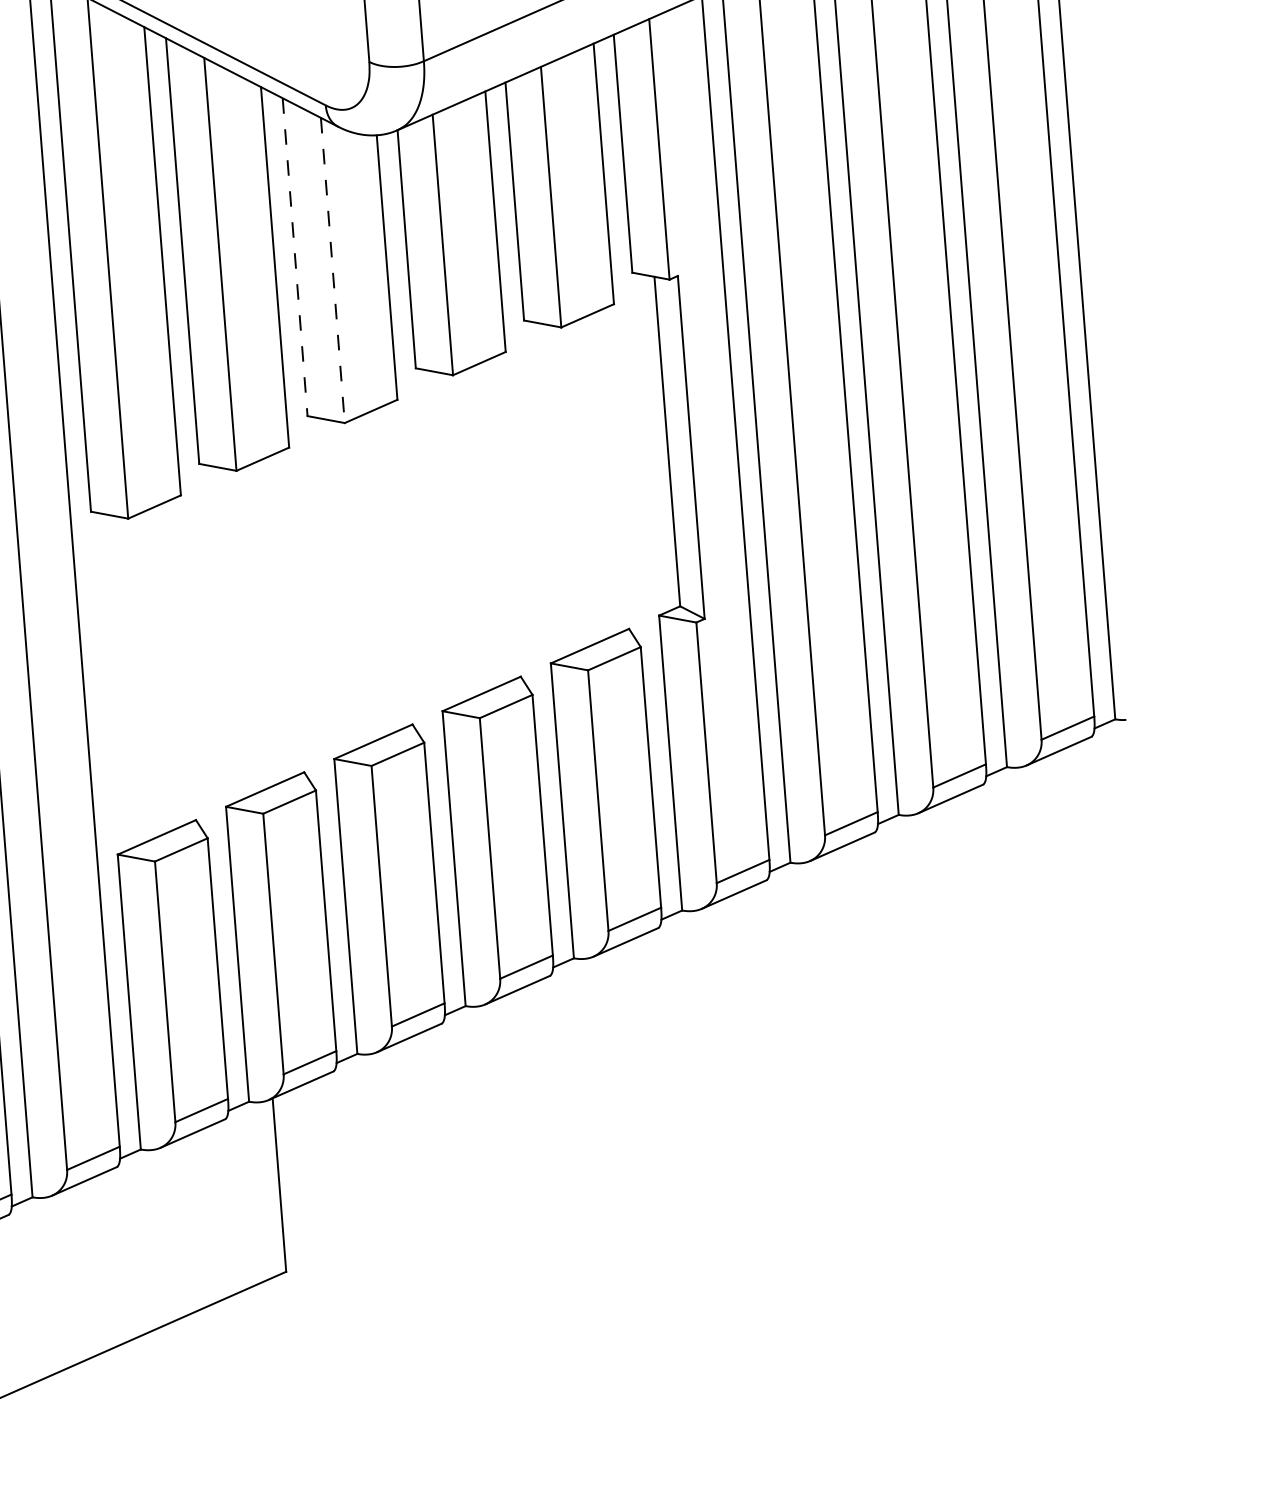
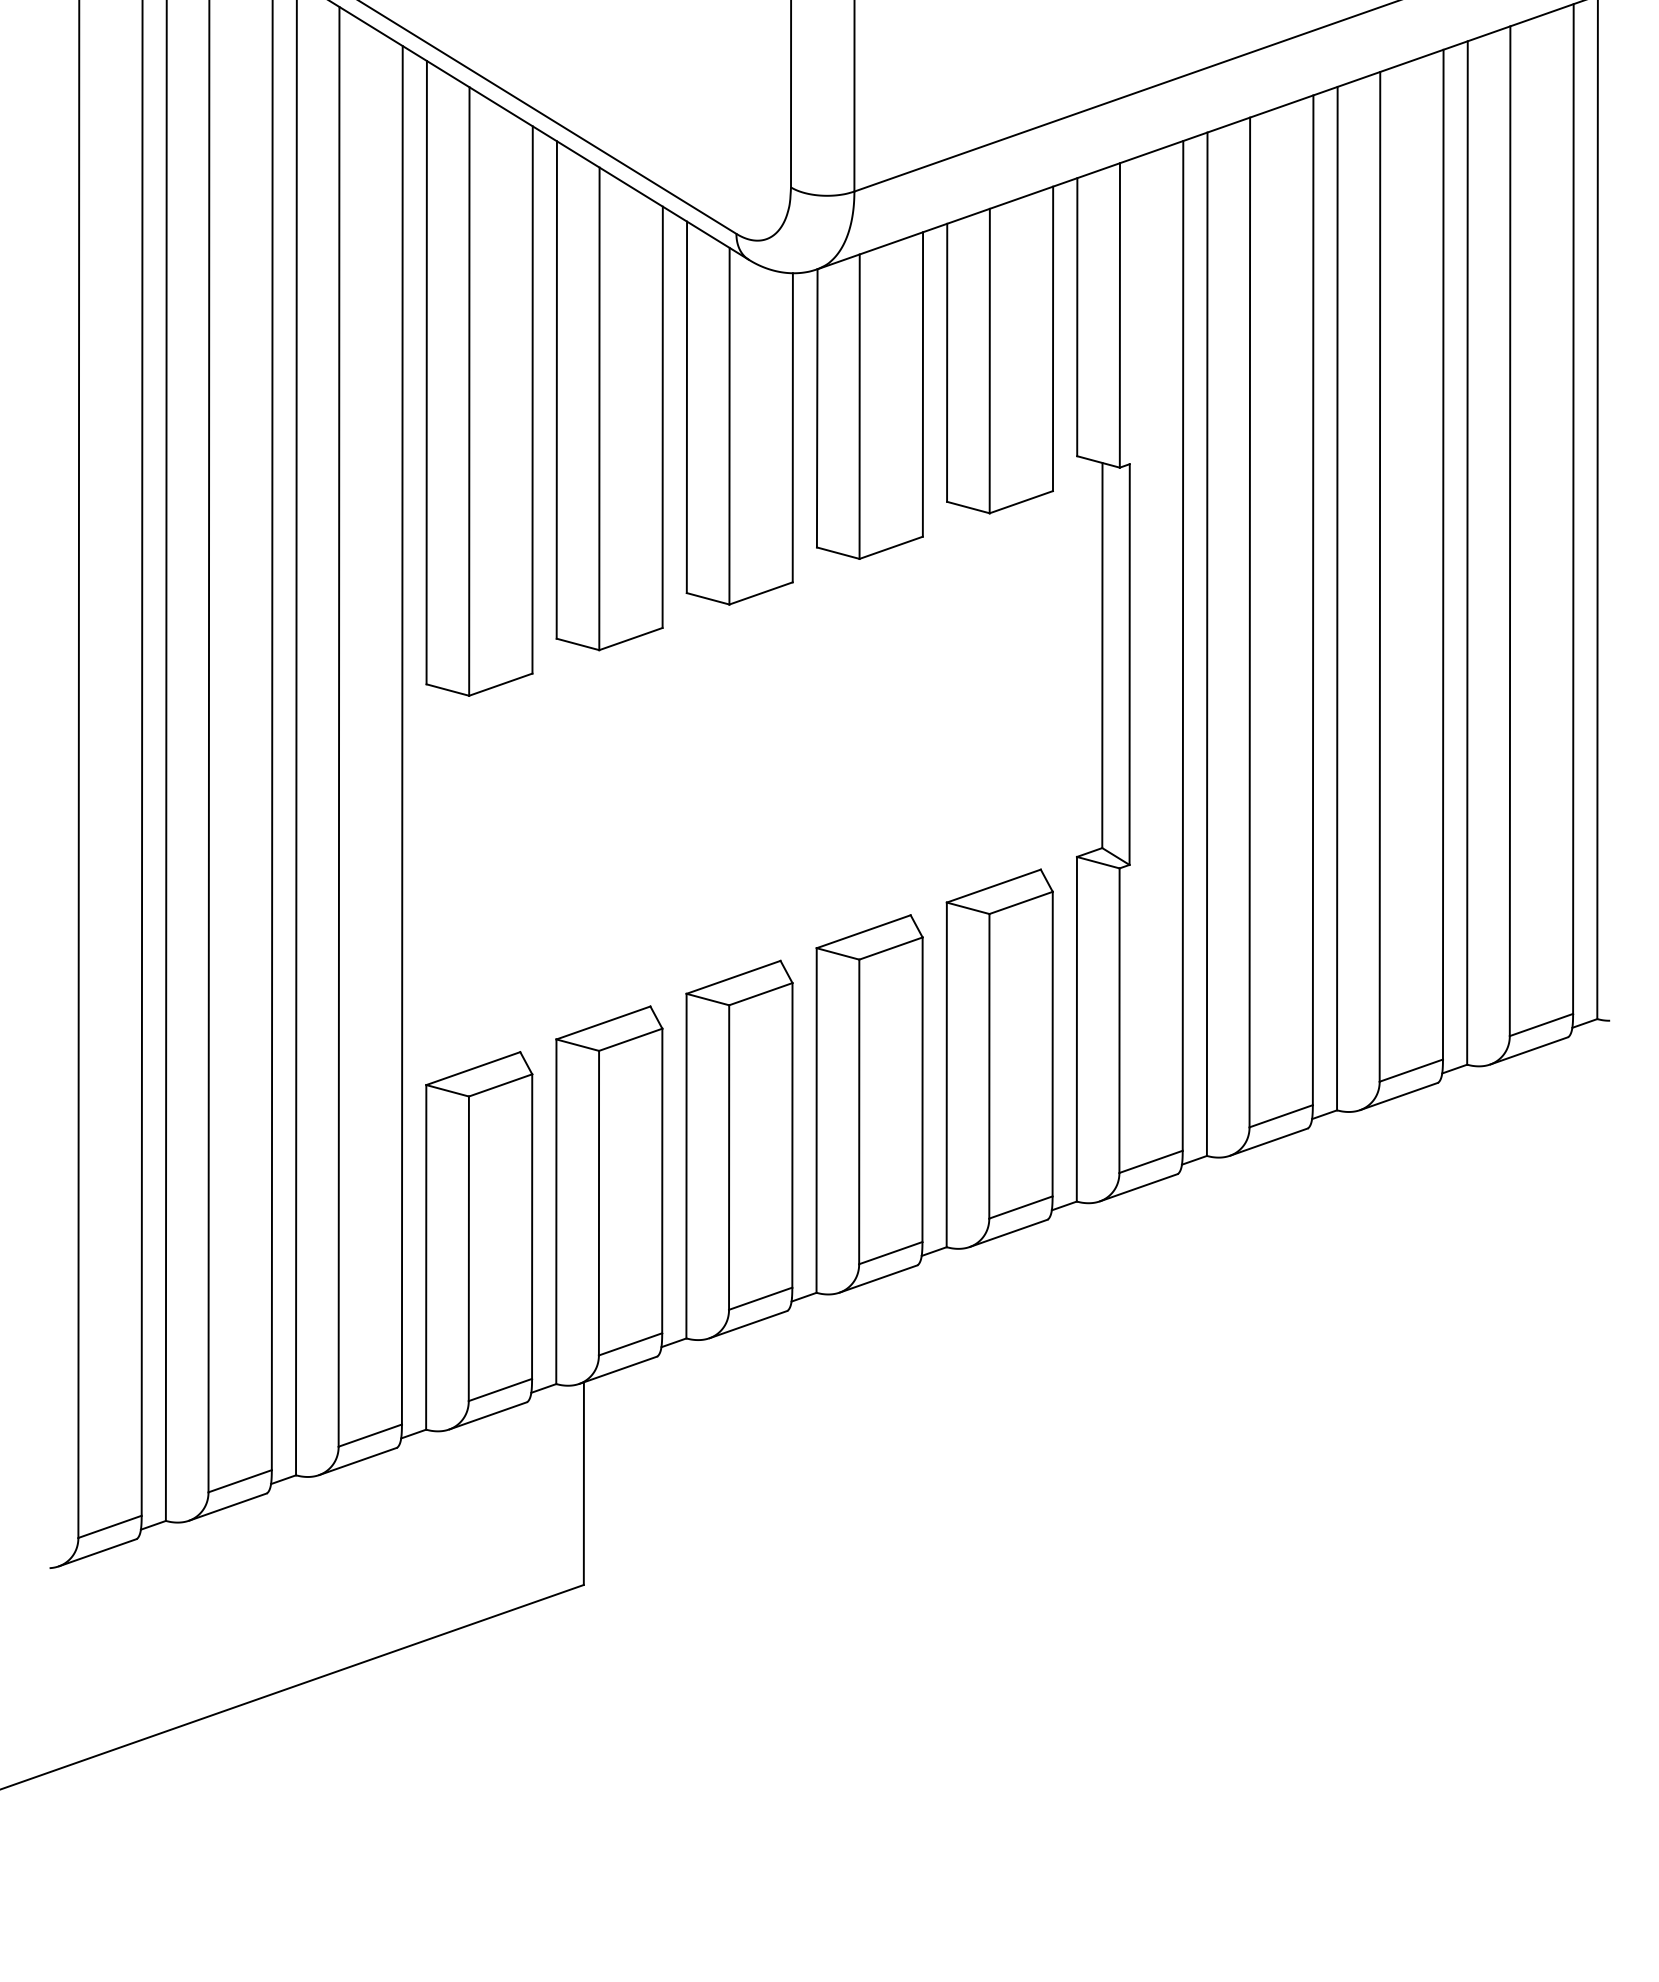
line: (294, 257) -> (686, 407), dashed -> solid
line: (332, 270) -> (729, 426), dashed -> solid

